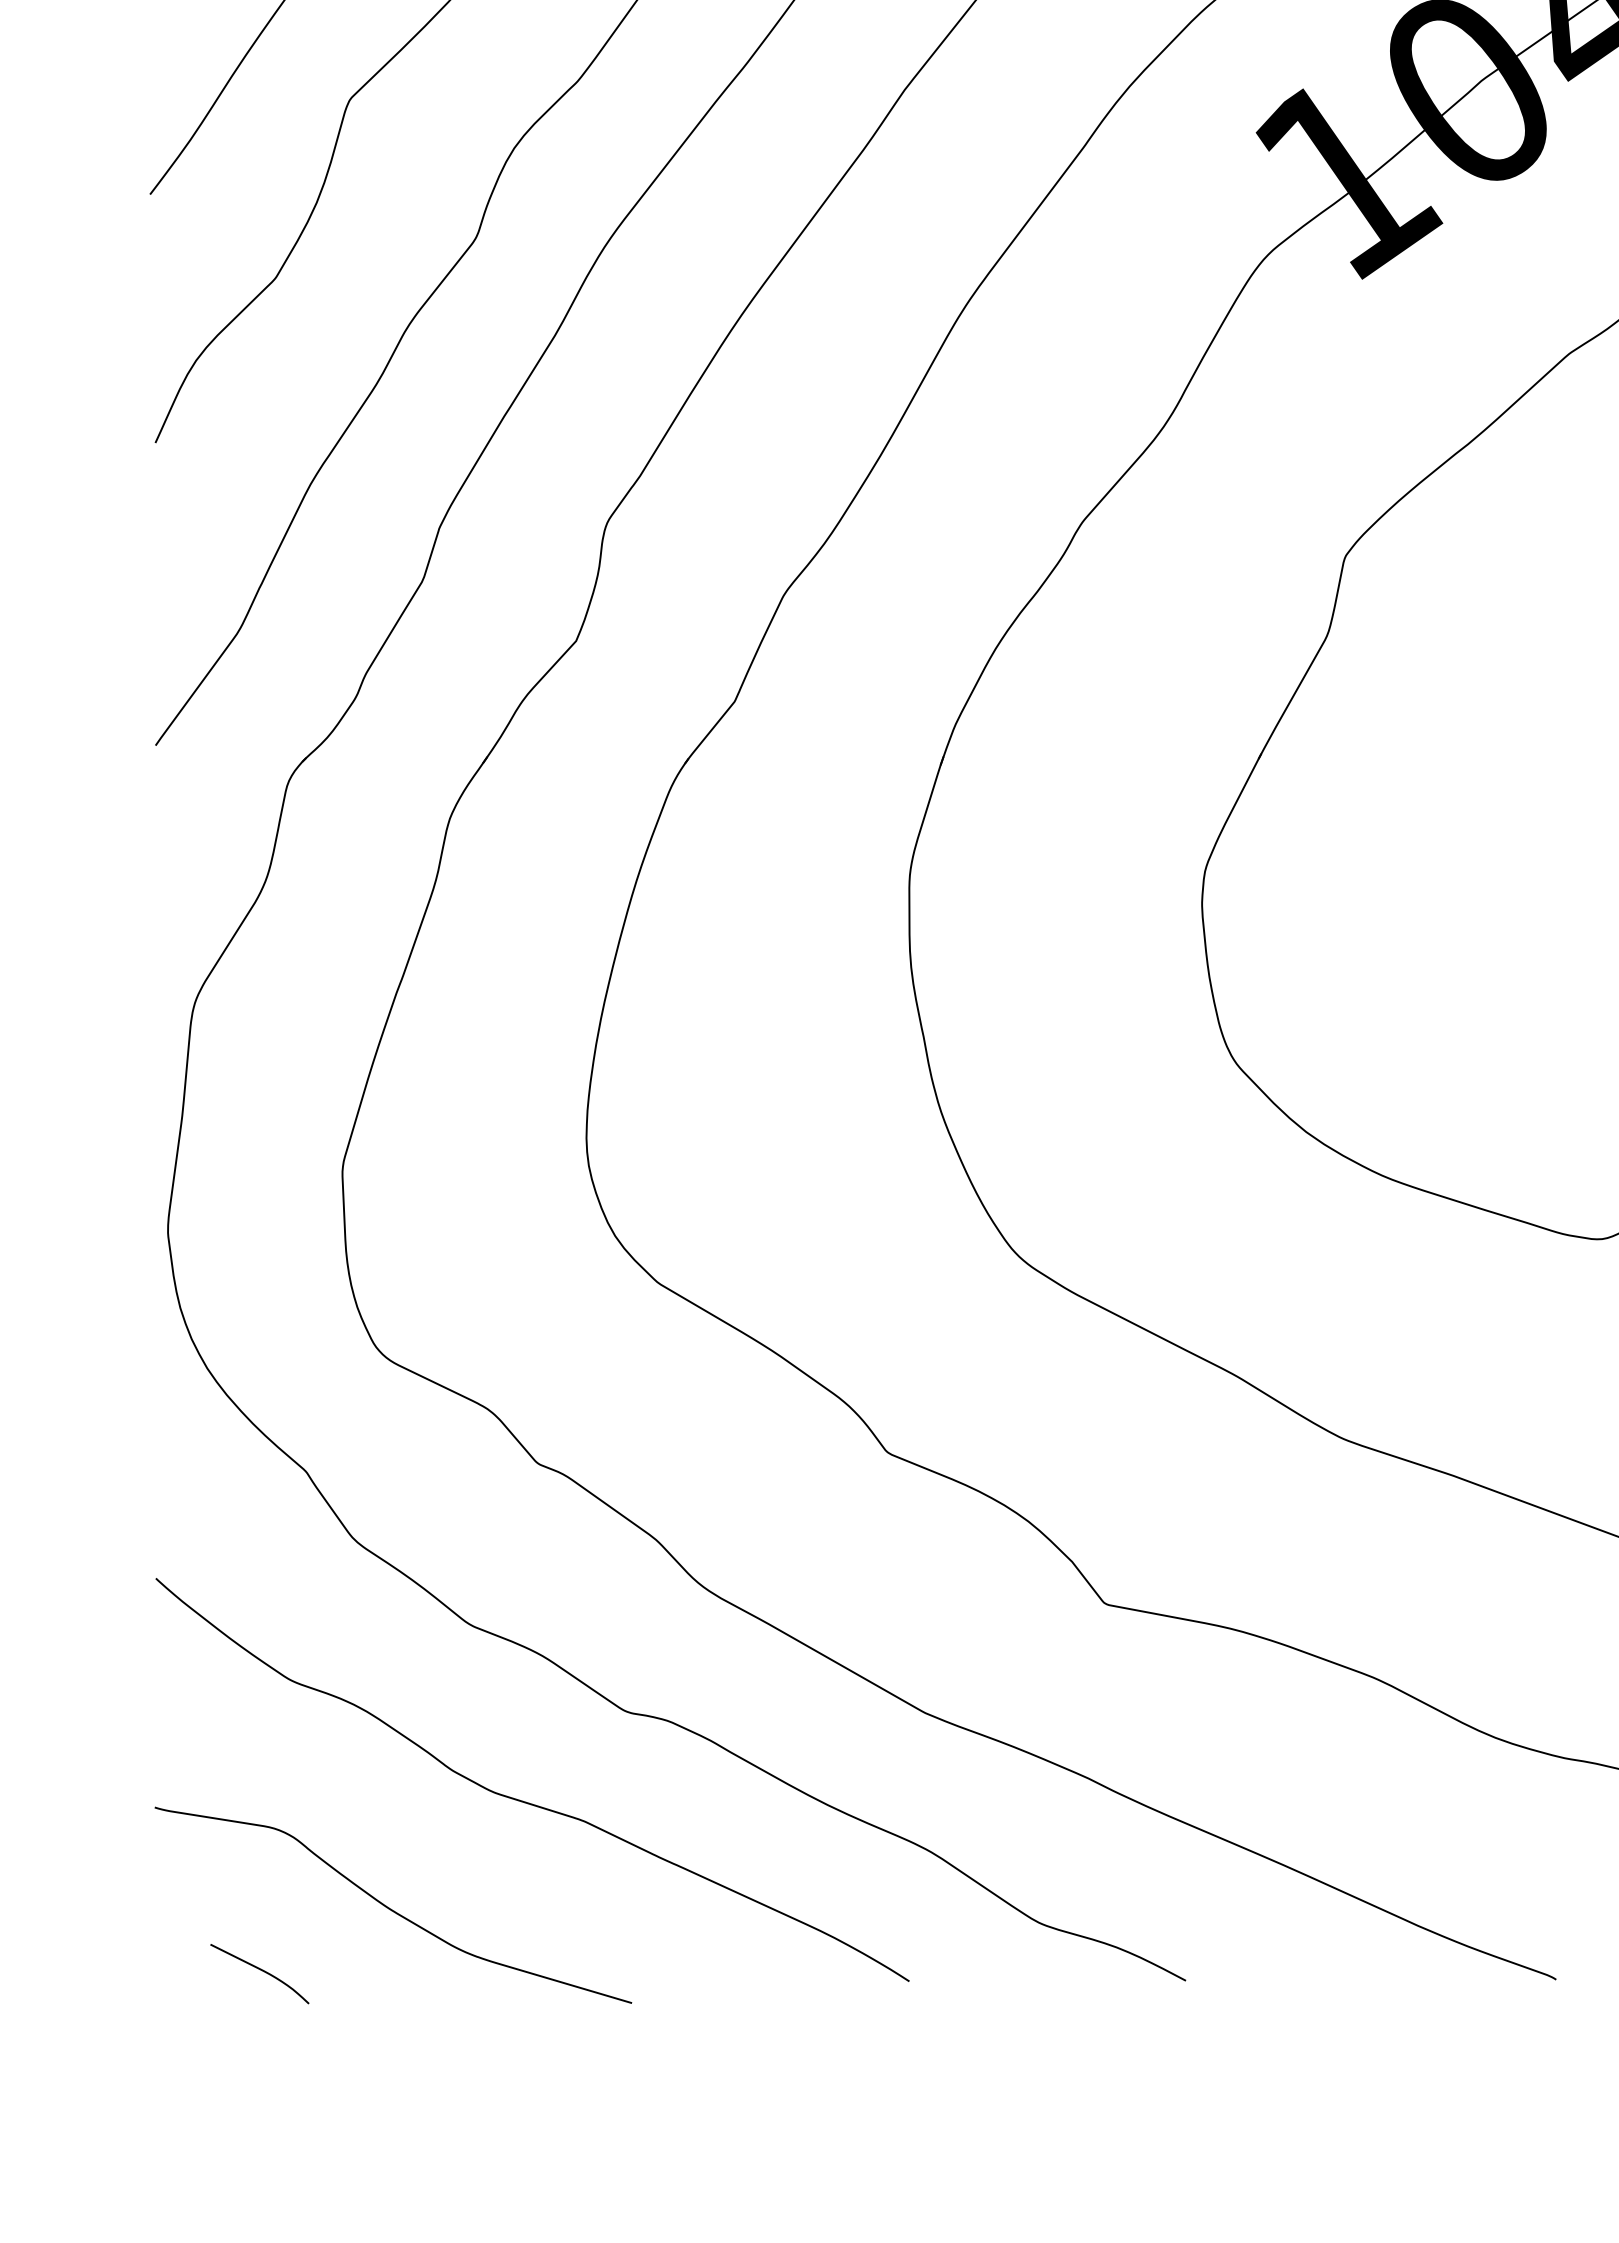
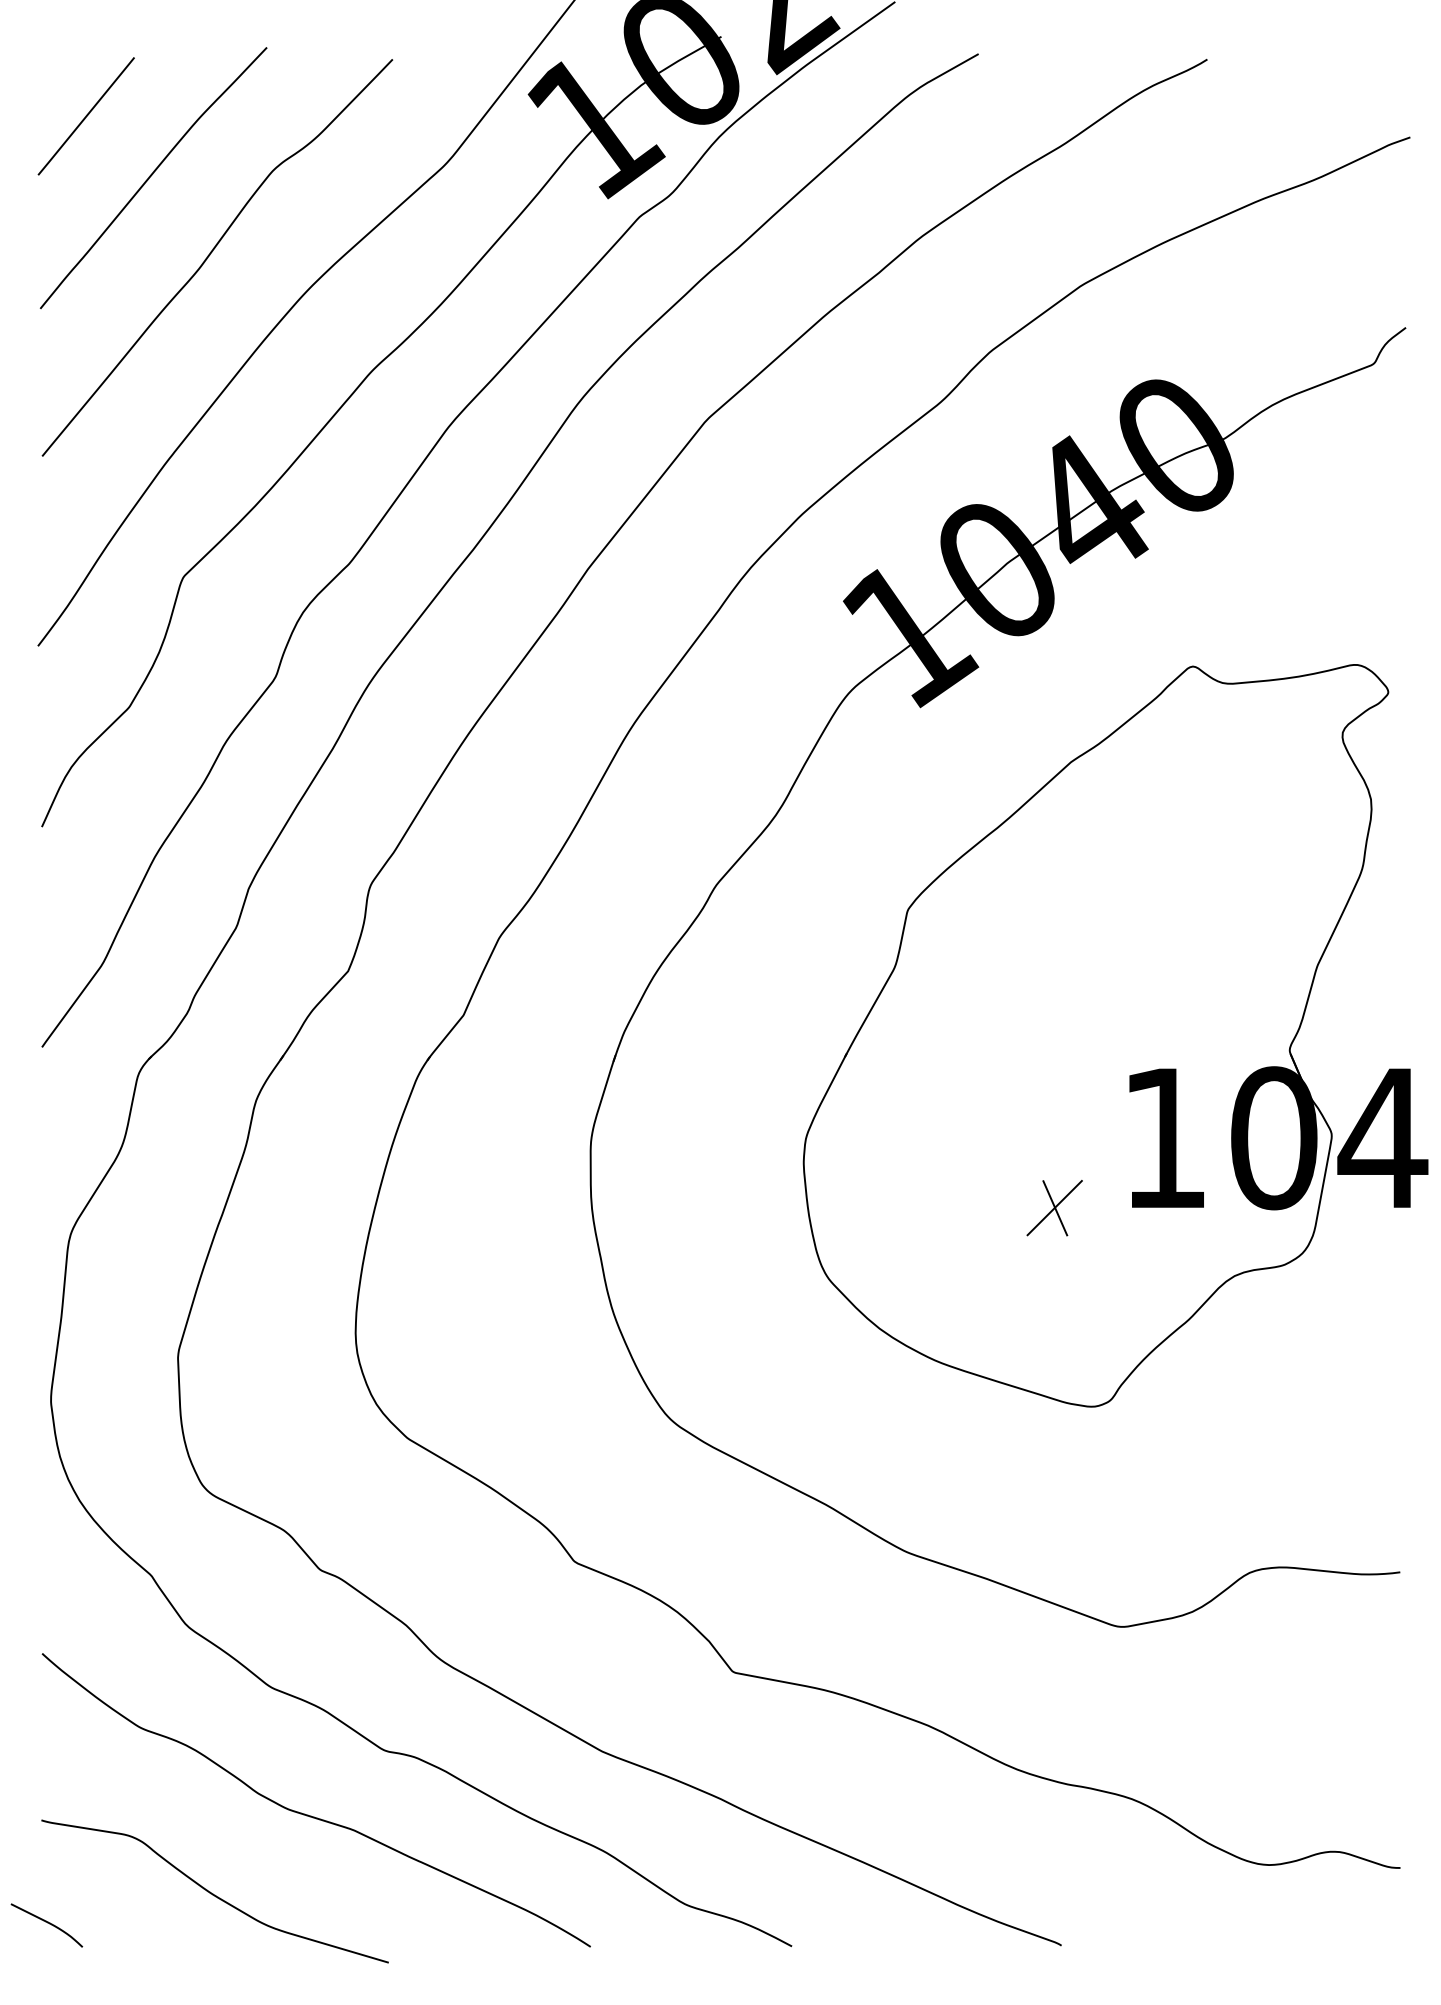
part: (1546, 966) -> (1054, 1208), added
curve: (260, 1971) -> (47, 1923), moved

